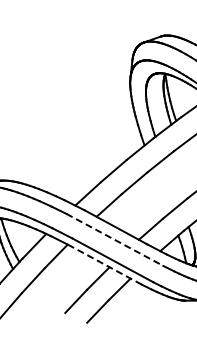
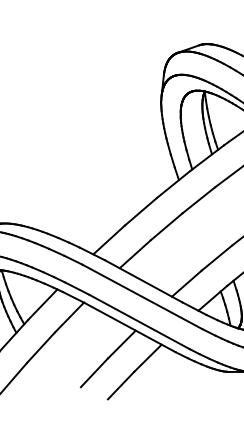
line: (115, 240) -> (143, 297), dashed -> solid
line: (104, 264) -> (129, 327), dashed -> solid

